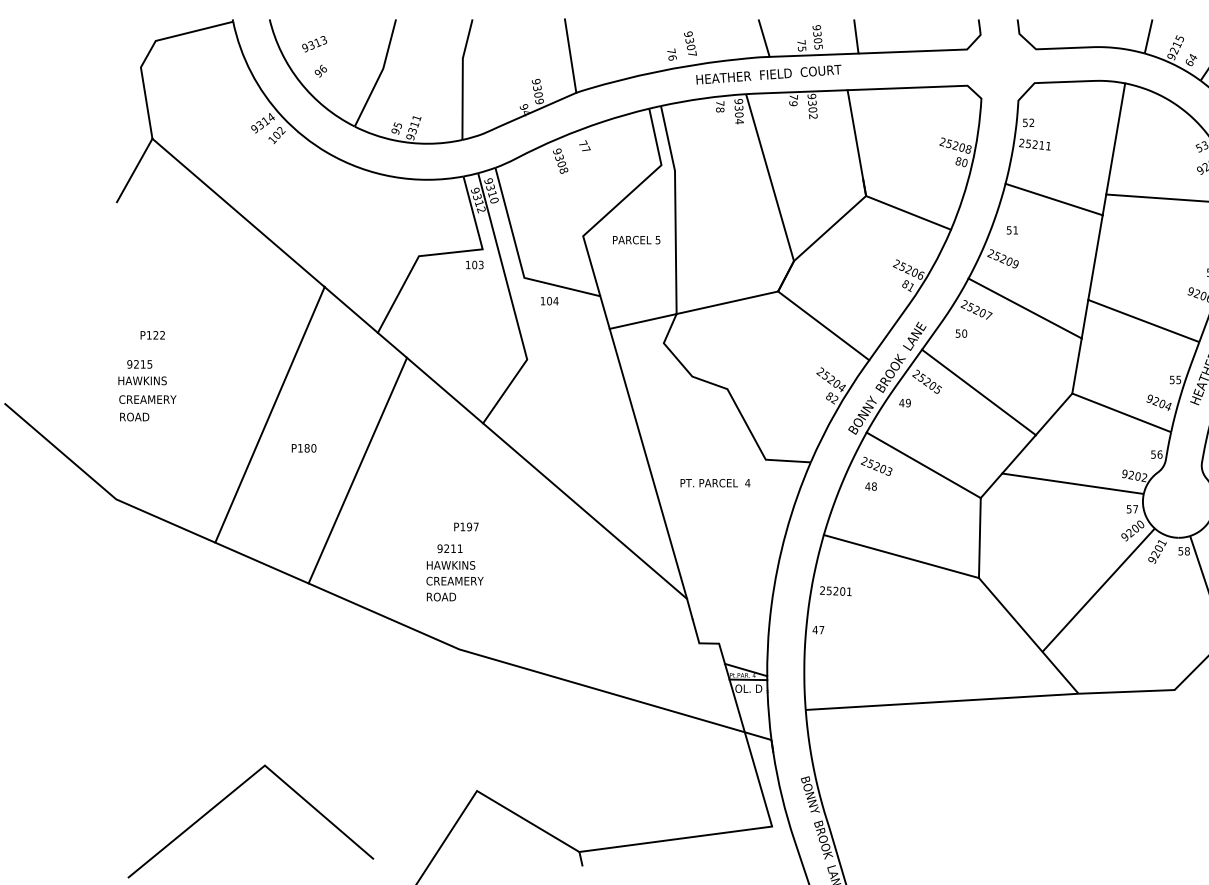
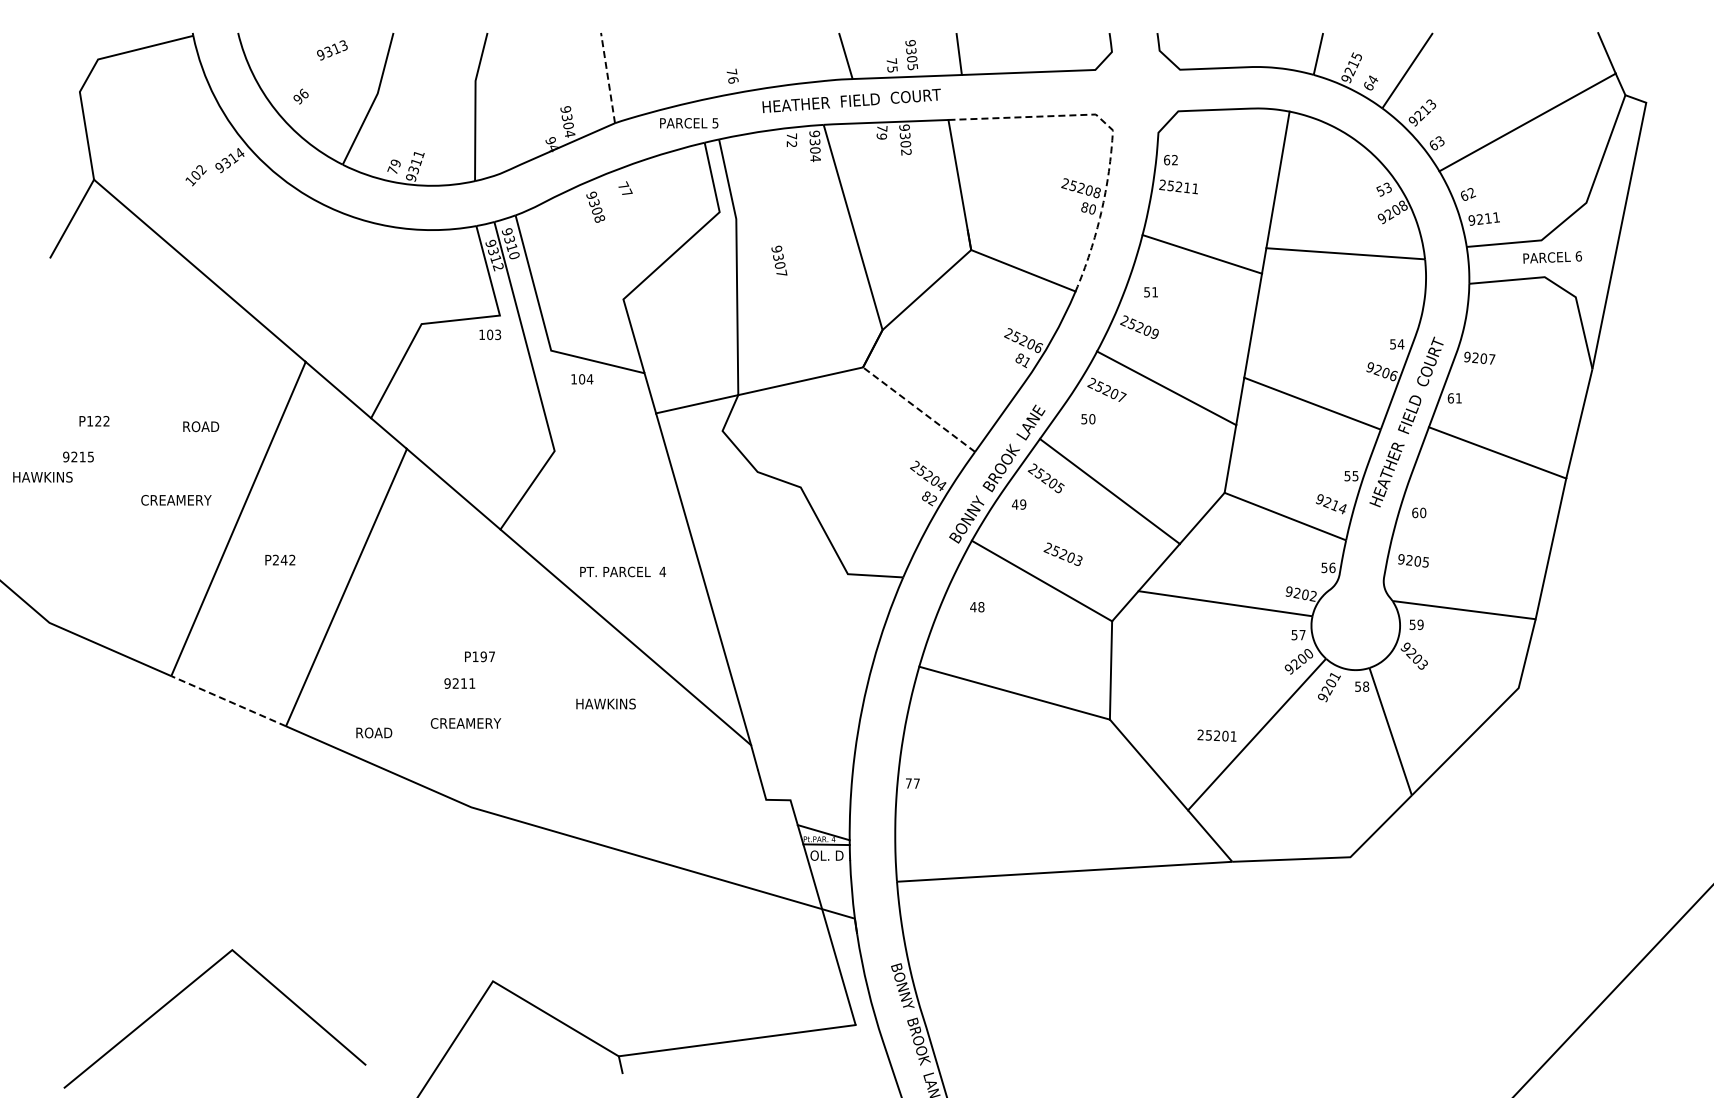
text: (690, 43) -> (779, 260), moved
text: (314, 44) -> (332, 50), moved
line: (571, 56) -> (608, 78), solid -> dashed
line: (981, 99) -> (1112, 131), solid -> dashed
text: (539, 101) -> (569, 133), 9309 -> 9304
text: (719, 110) -> (791, 144), 78 -> 72
text: (1025, 123) -> (1167, 160), 52 -> 62
text: (396, 128) -> (393, 166), 95 -> 79
text: (276, 135) -> (195, 175), moved
text: (636, 240) -> (689, 123), moved
line: (823, 325) -> (918, 409), solid -> dashed
text: (142, 380) -> (42, 476), moved
text: (147, 399) -> (176, 500), moved
text: (1162, 403) -> (1335, 505), 9204 -> 9214
text: (134, 416) -> (201, 426), moved
text: (306, 447) -> (283, 559), P180 -> P242
text: (876, 465) -> (1062, 553), moved
text: (715, 482) -> (623, 571), moved
line: (261, 563) -> (228, 701), solid -> dashed
text: (450, 564) -> (605, 703), moved
text: (835, 590) -> (1216, 735), moved
text: (441, 596) -> (374, 732), moved
text: (815, 630) -> (908, 783), 47 -> 77

